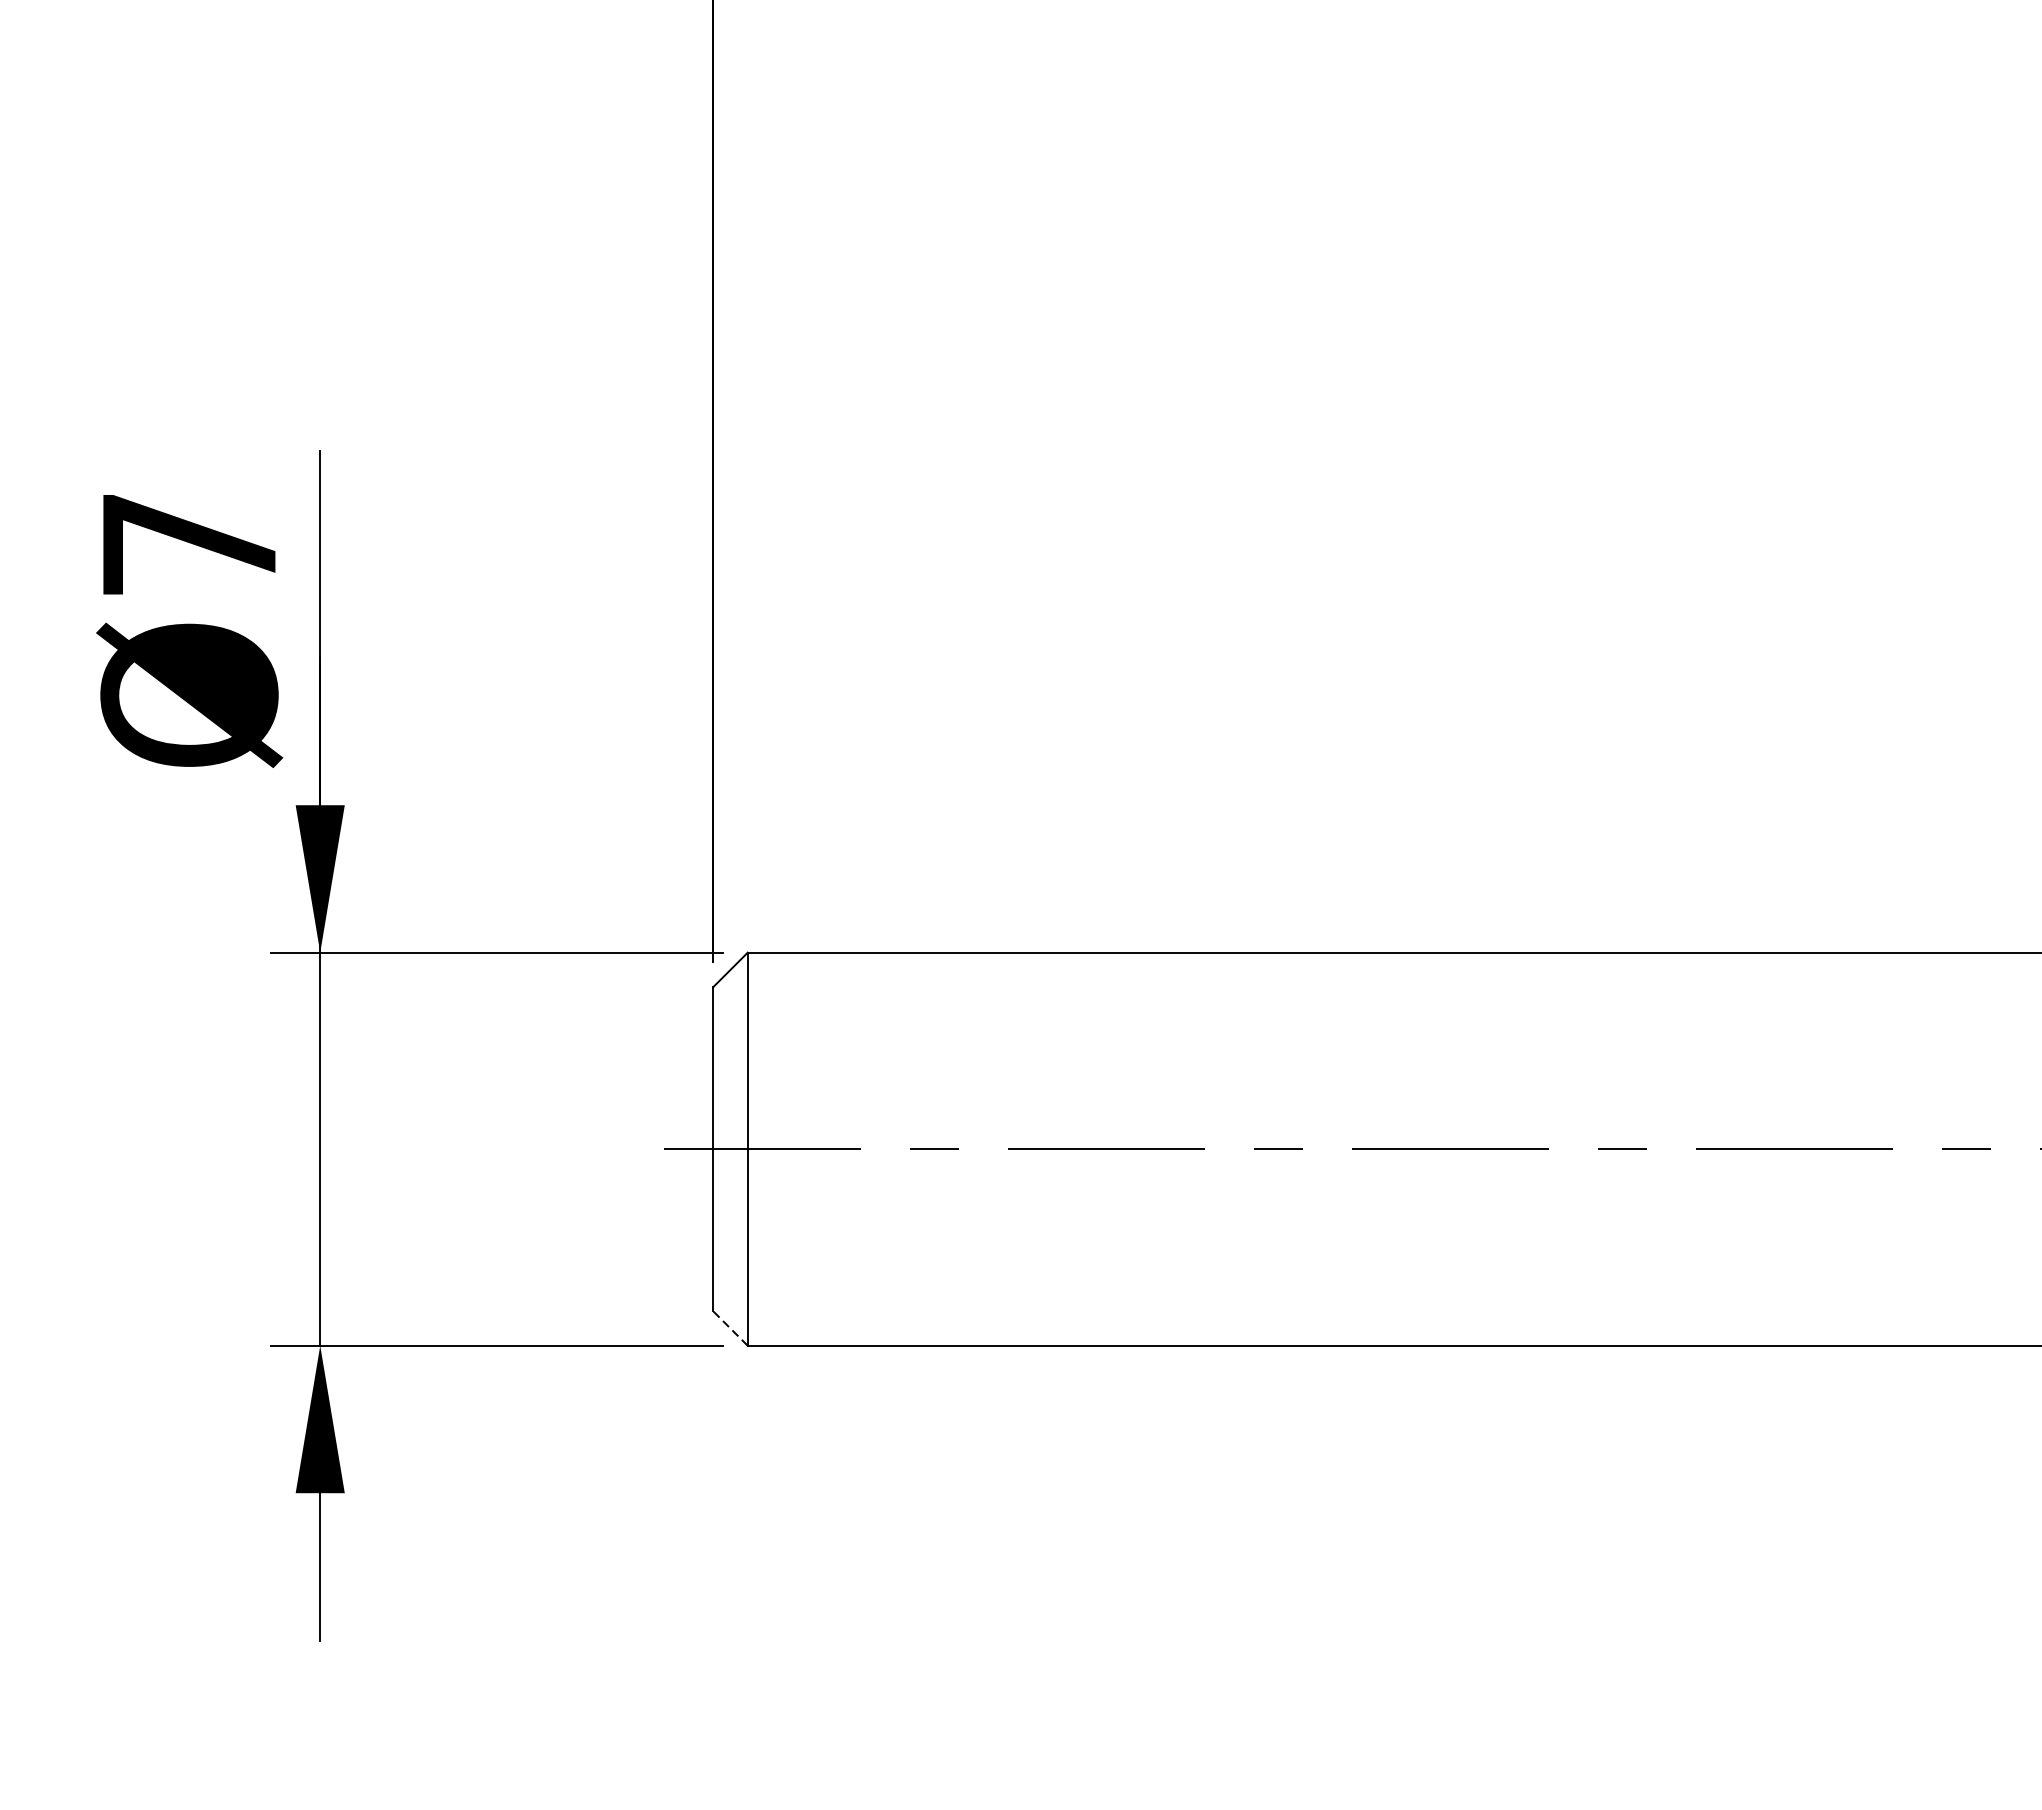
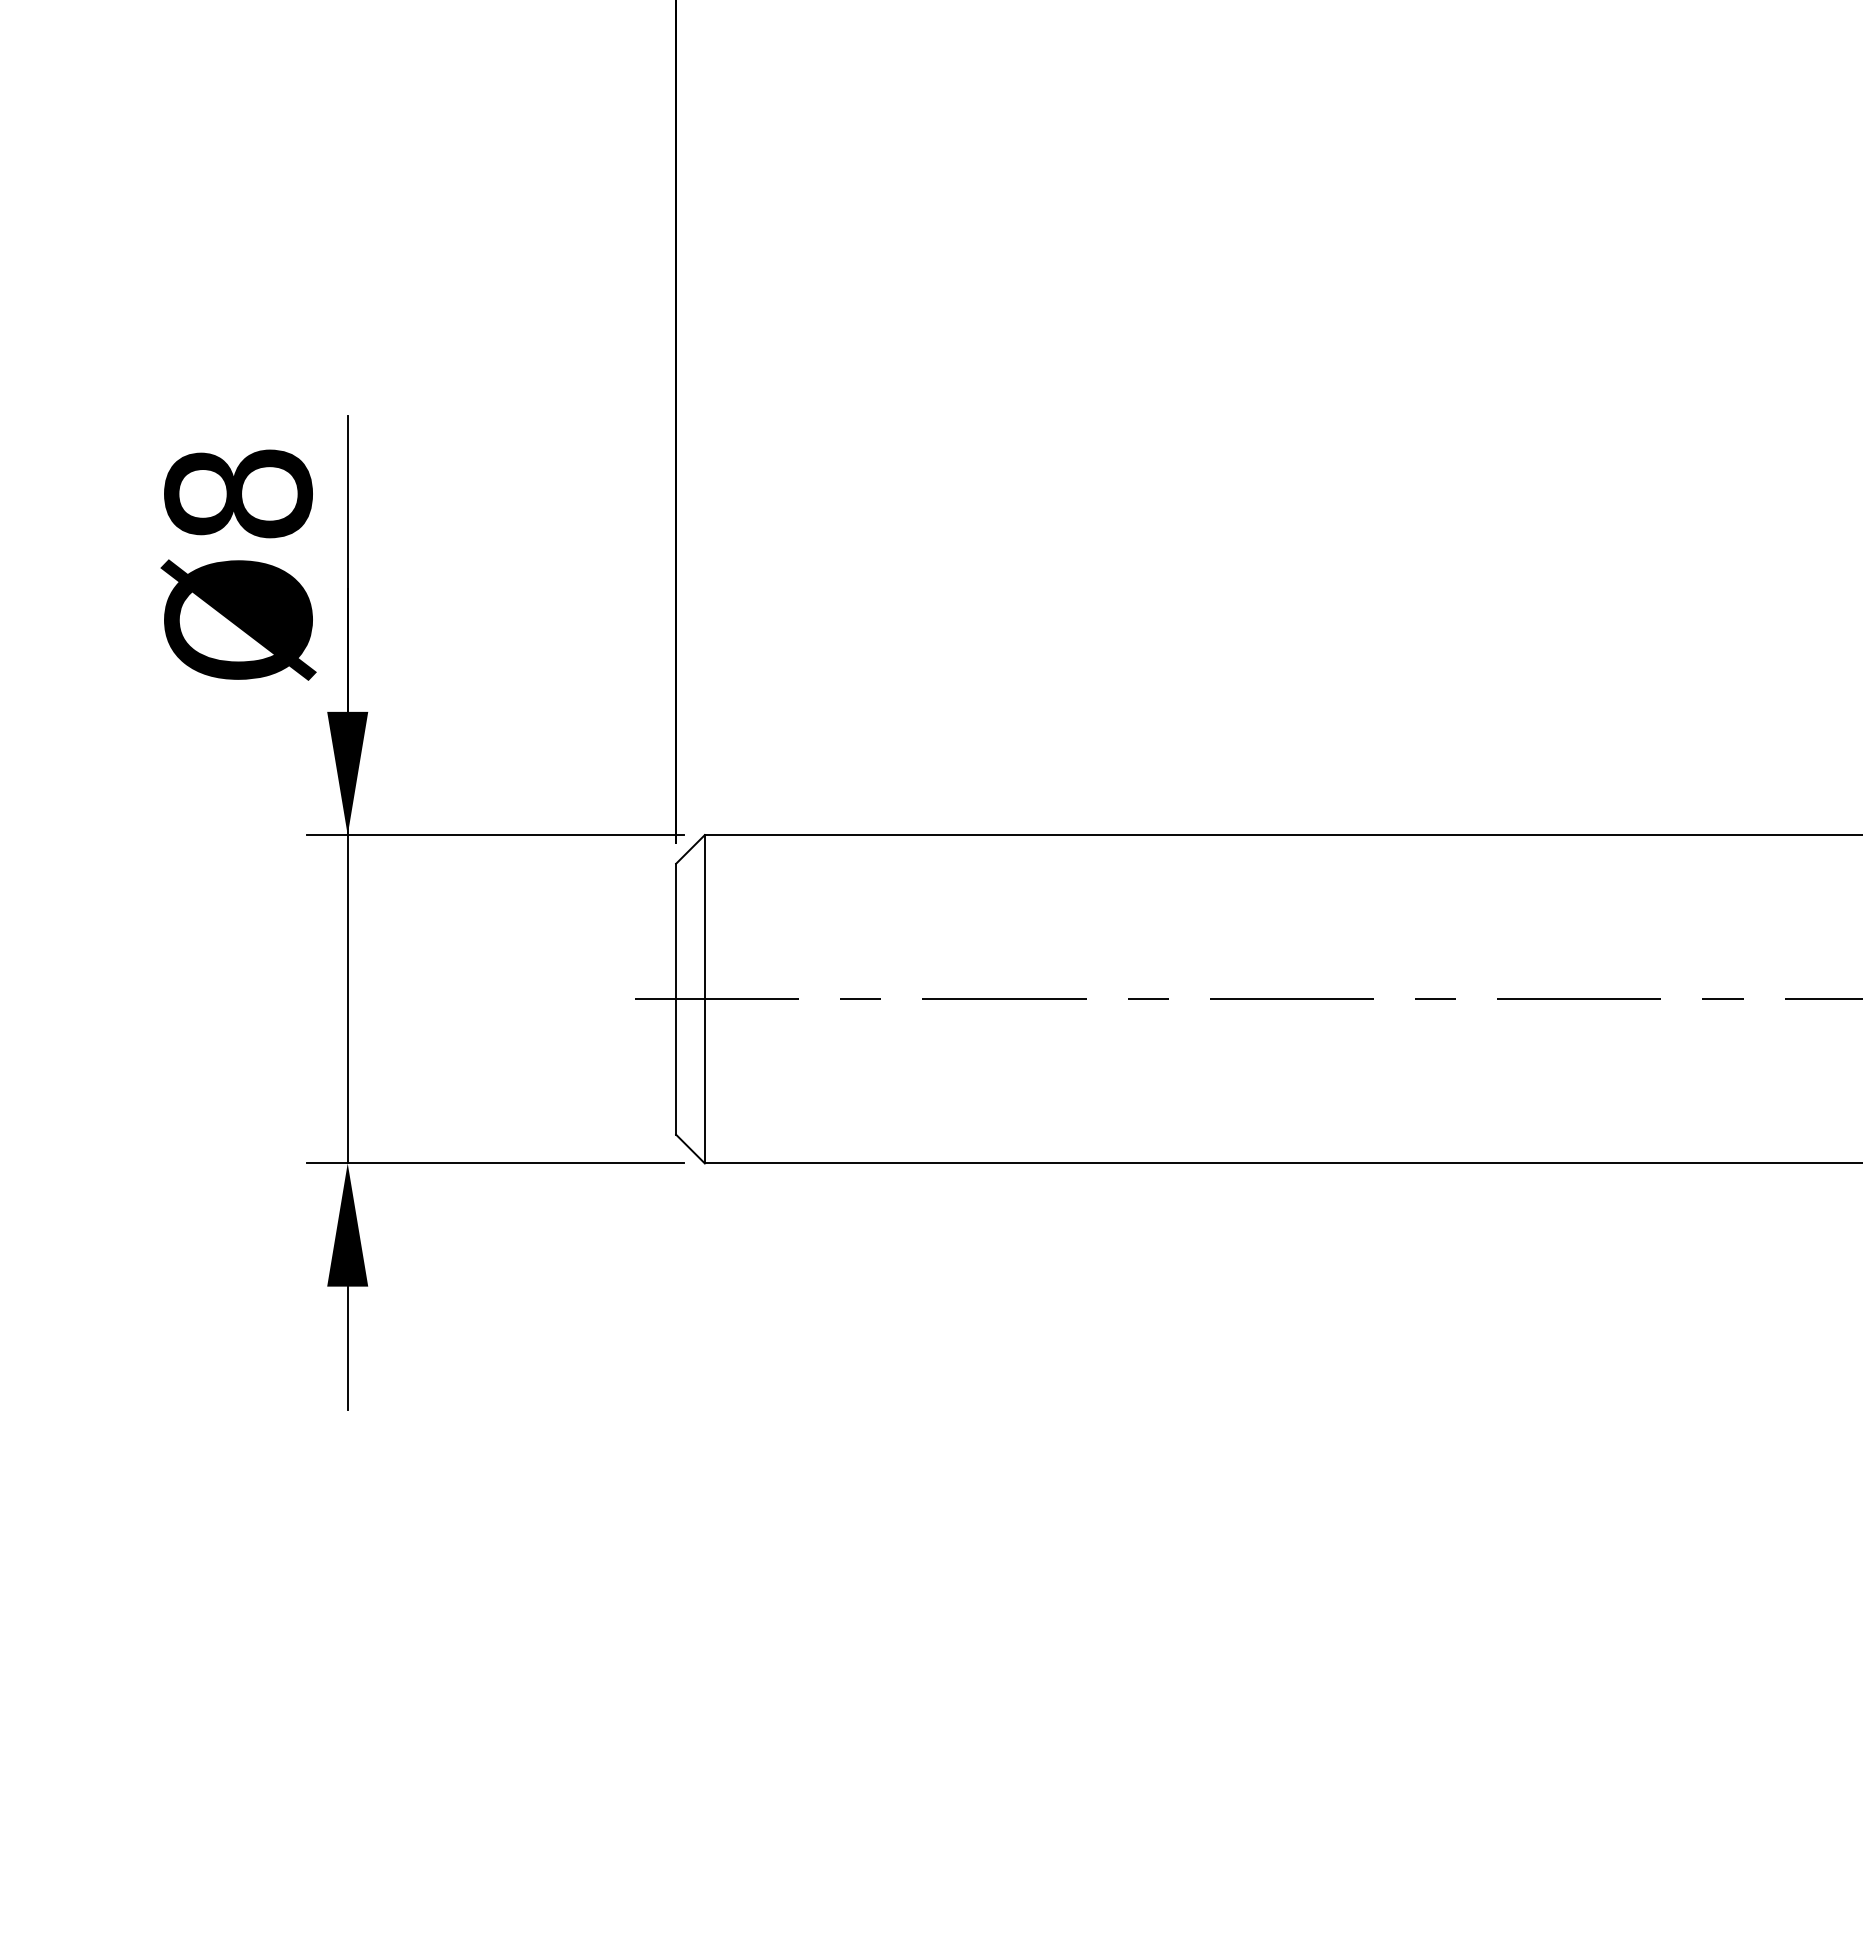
text: (189, 543) -> (238, 493), Ø7 -> Ø8
line: (730, 1327) -> (690, 1148), dashed -> solid

